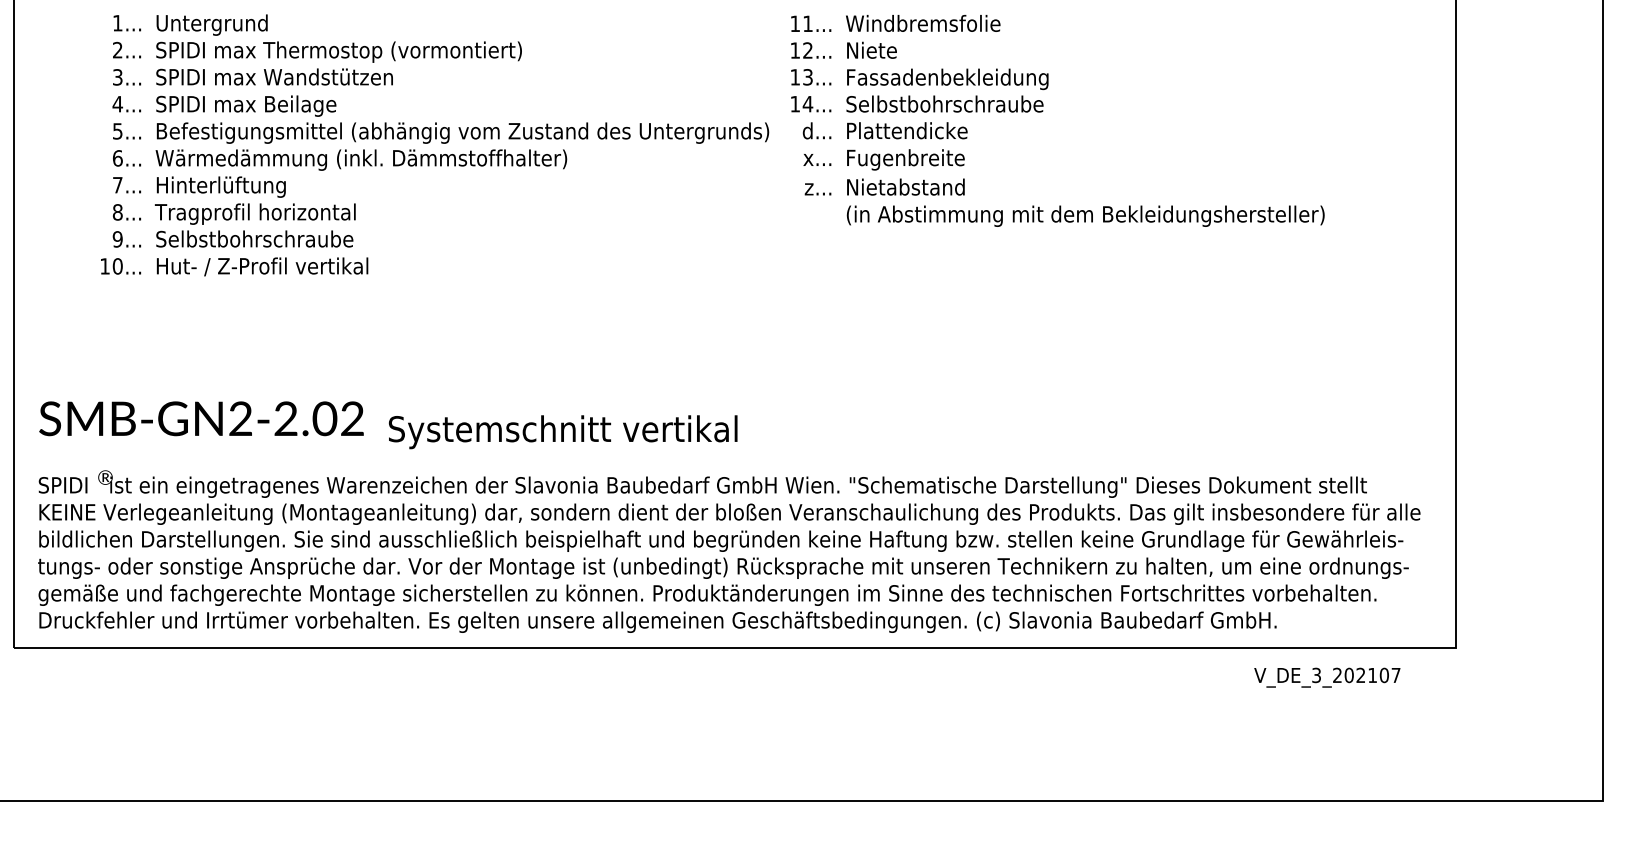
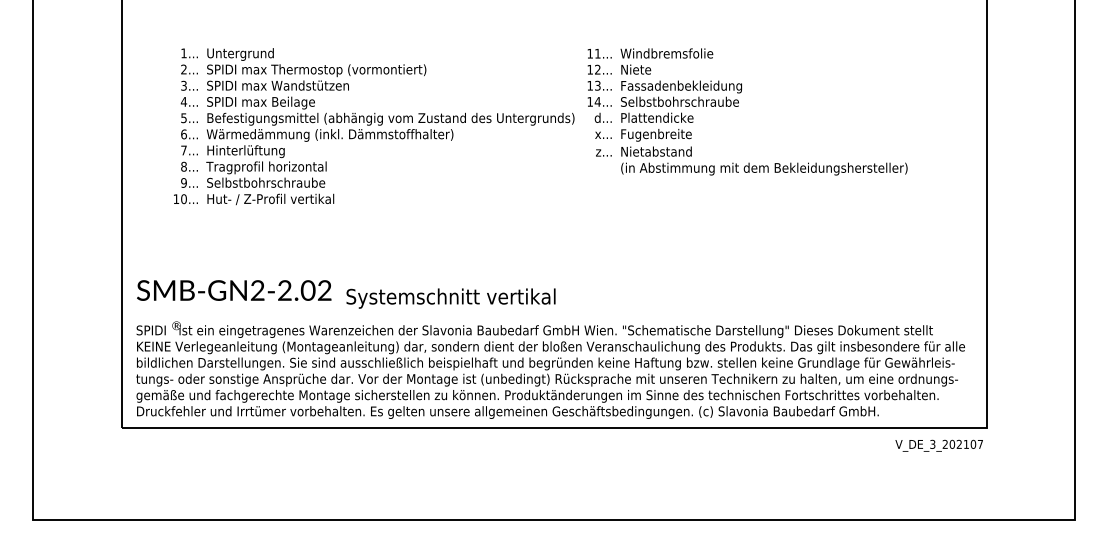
text: (1326, 677) -> (938, 445), moved

